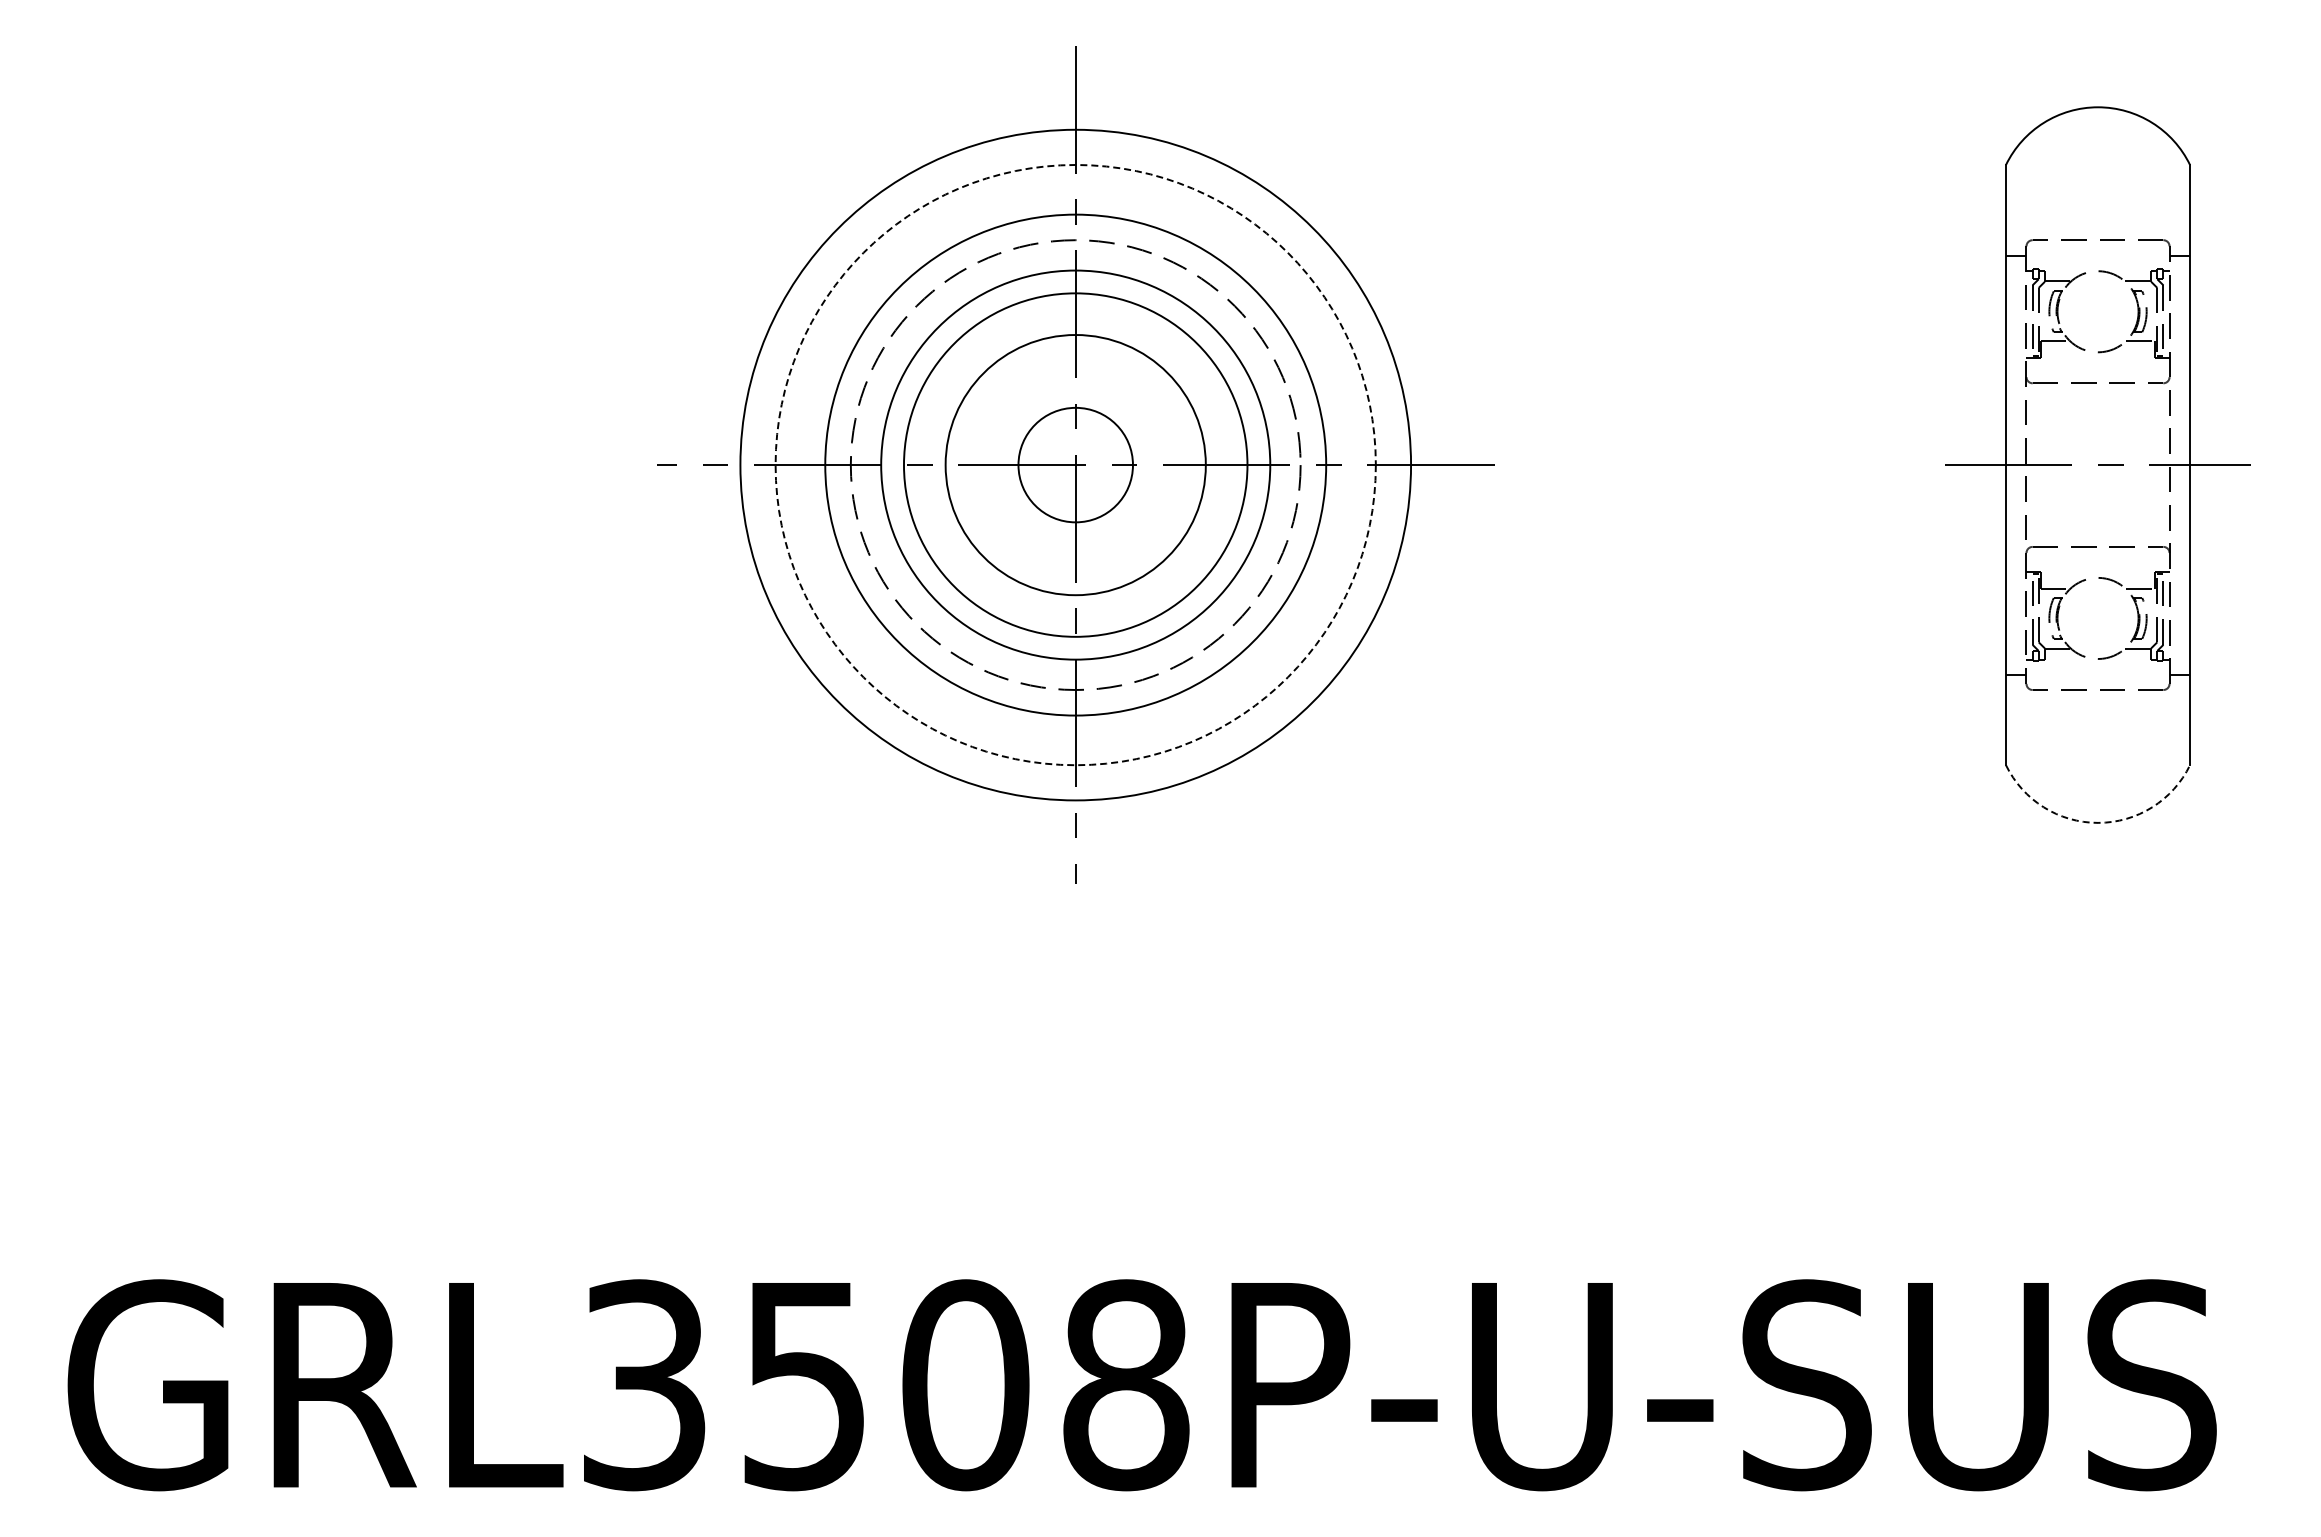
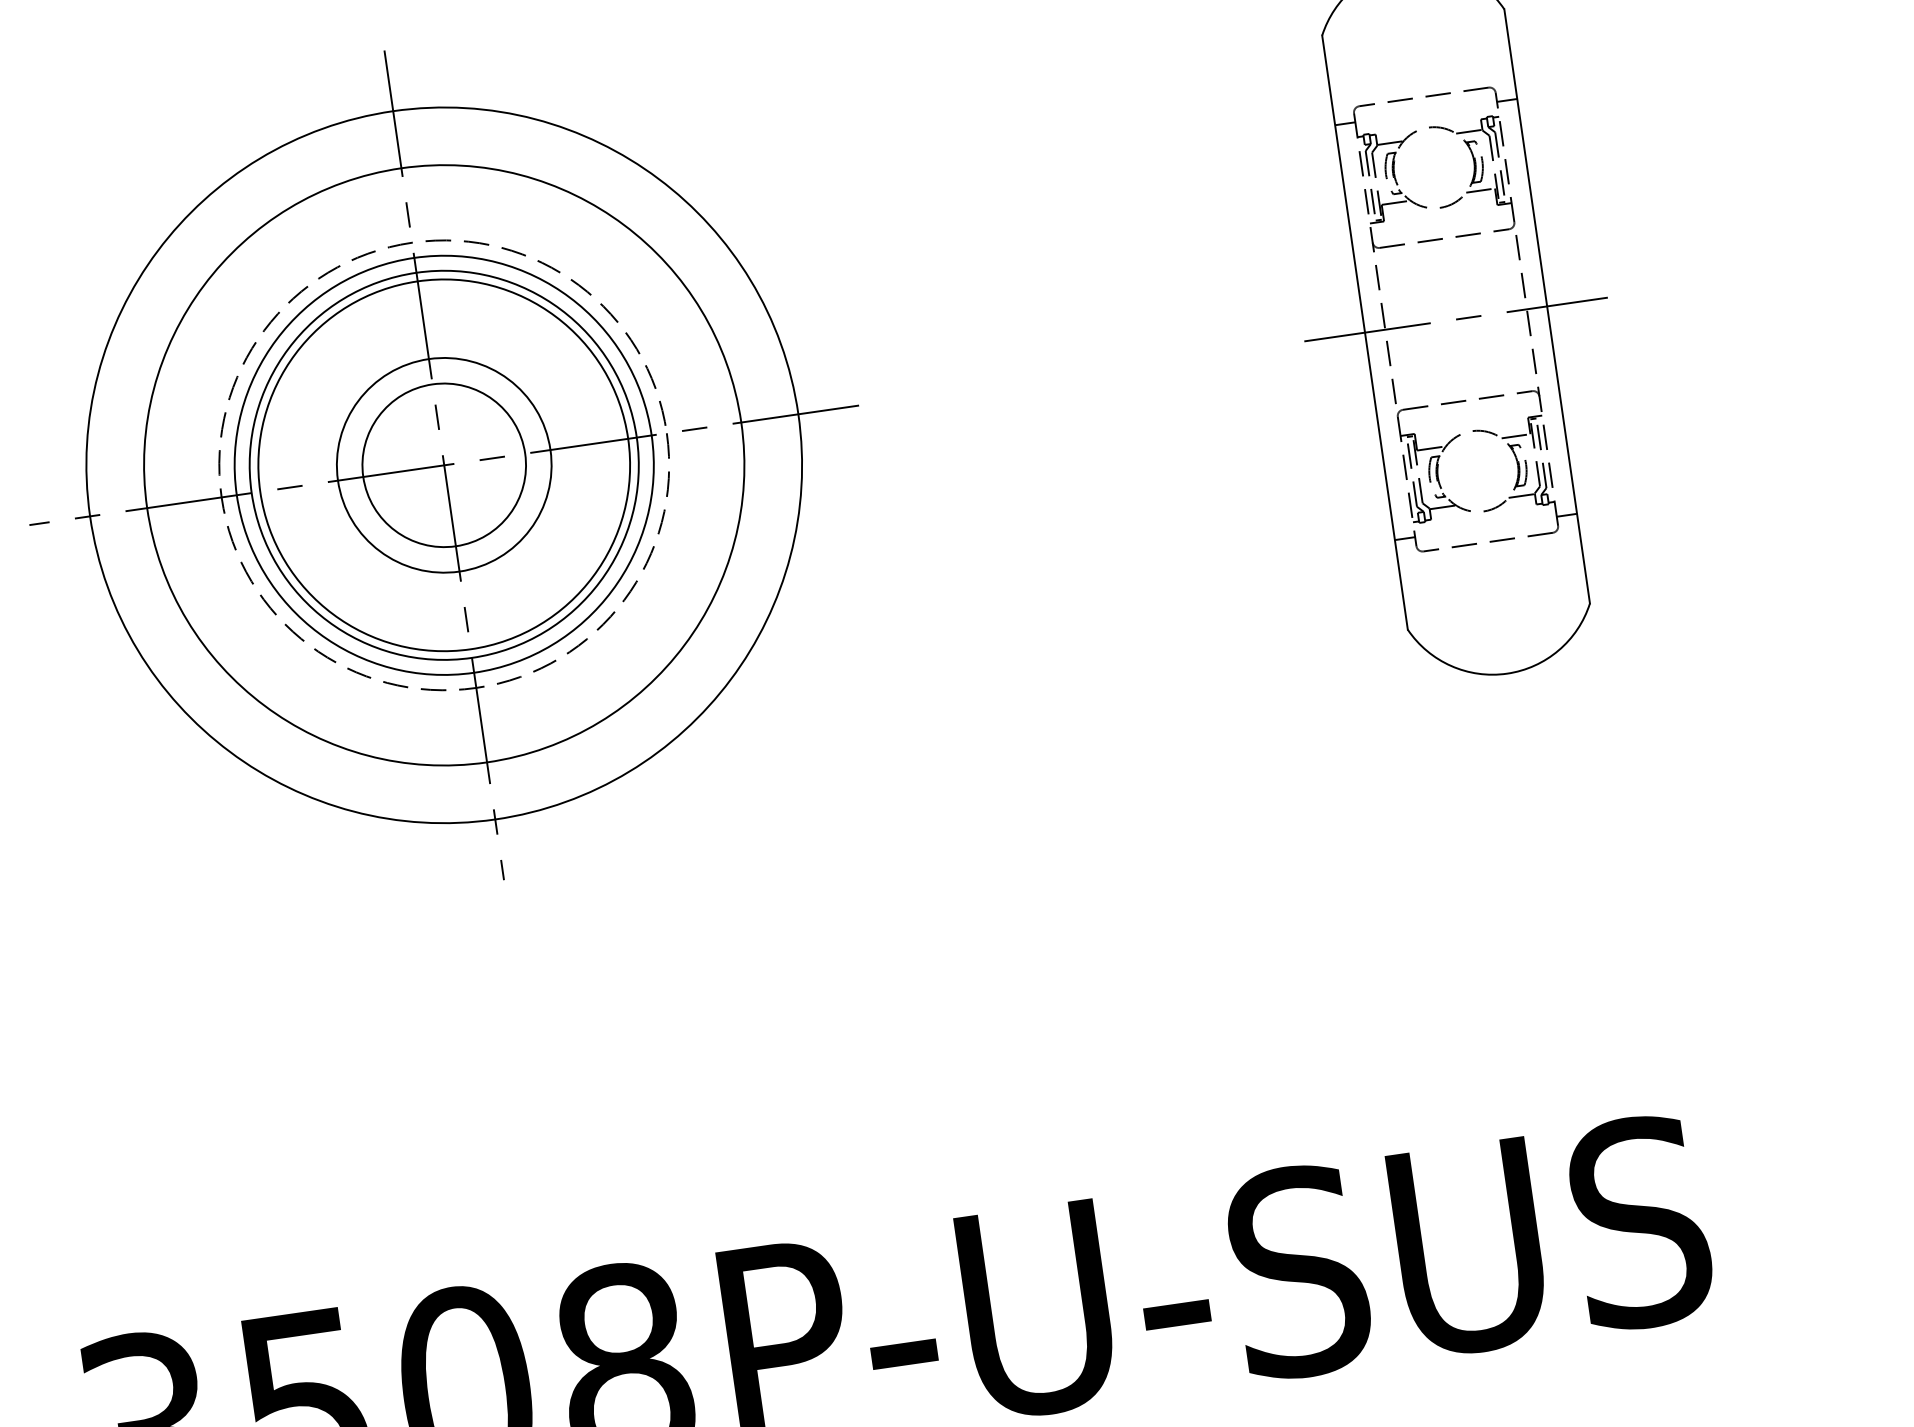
circle: (1075, 464) -> (443, 464), dashed -> solid
circle: (1075, 464) -> (443, 464), size x0.62
circle: (1075, 464) -> (443, 464), size x0.62
circle: (1075, 464) -> (443, 464), size x1.43
circle: (1075, 464) -> (443, 464), size x1.43
circle: (1075, 464) -> (443, 464), size x1.43
arc: (2098, 822) -> (1507, 673), dashed -> solid

